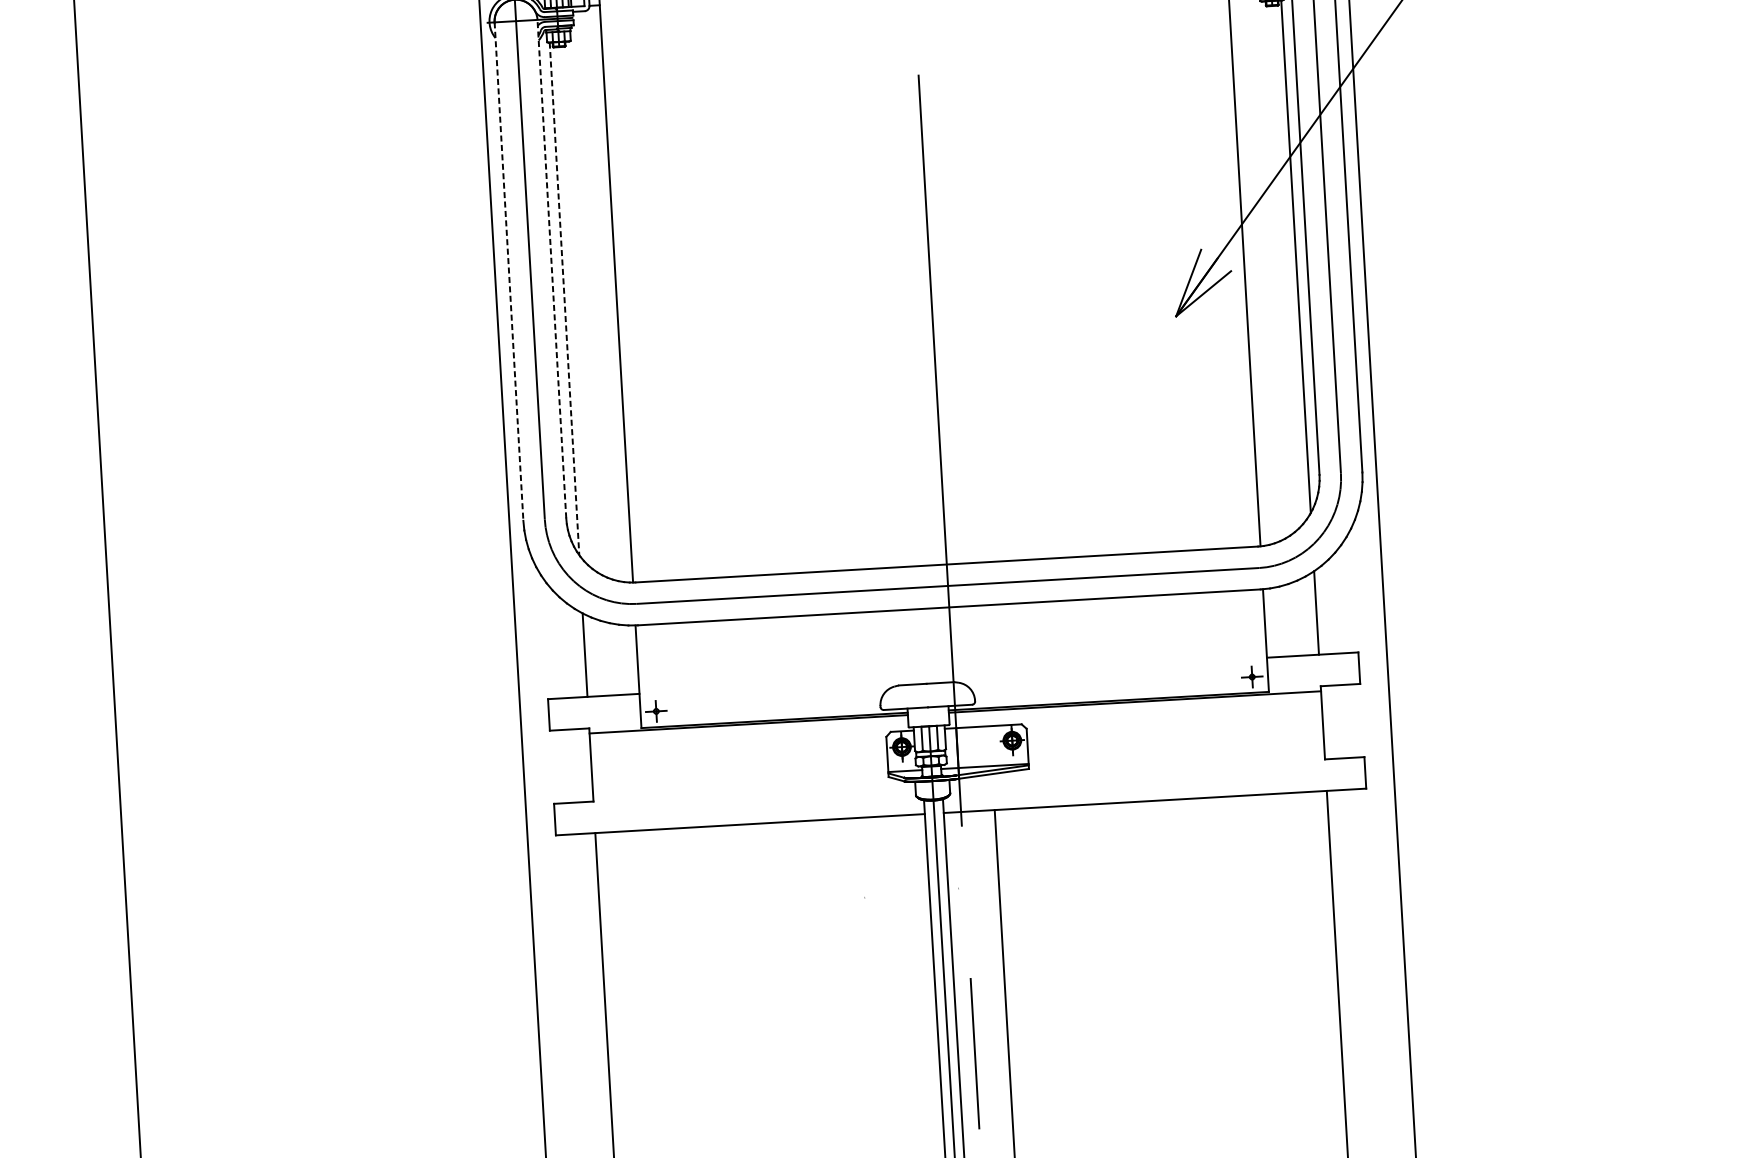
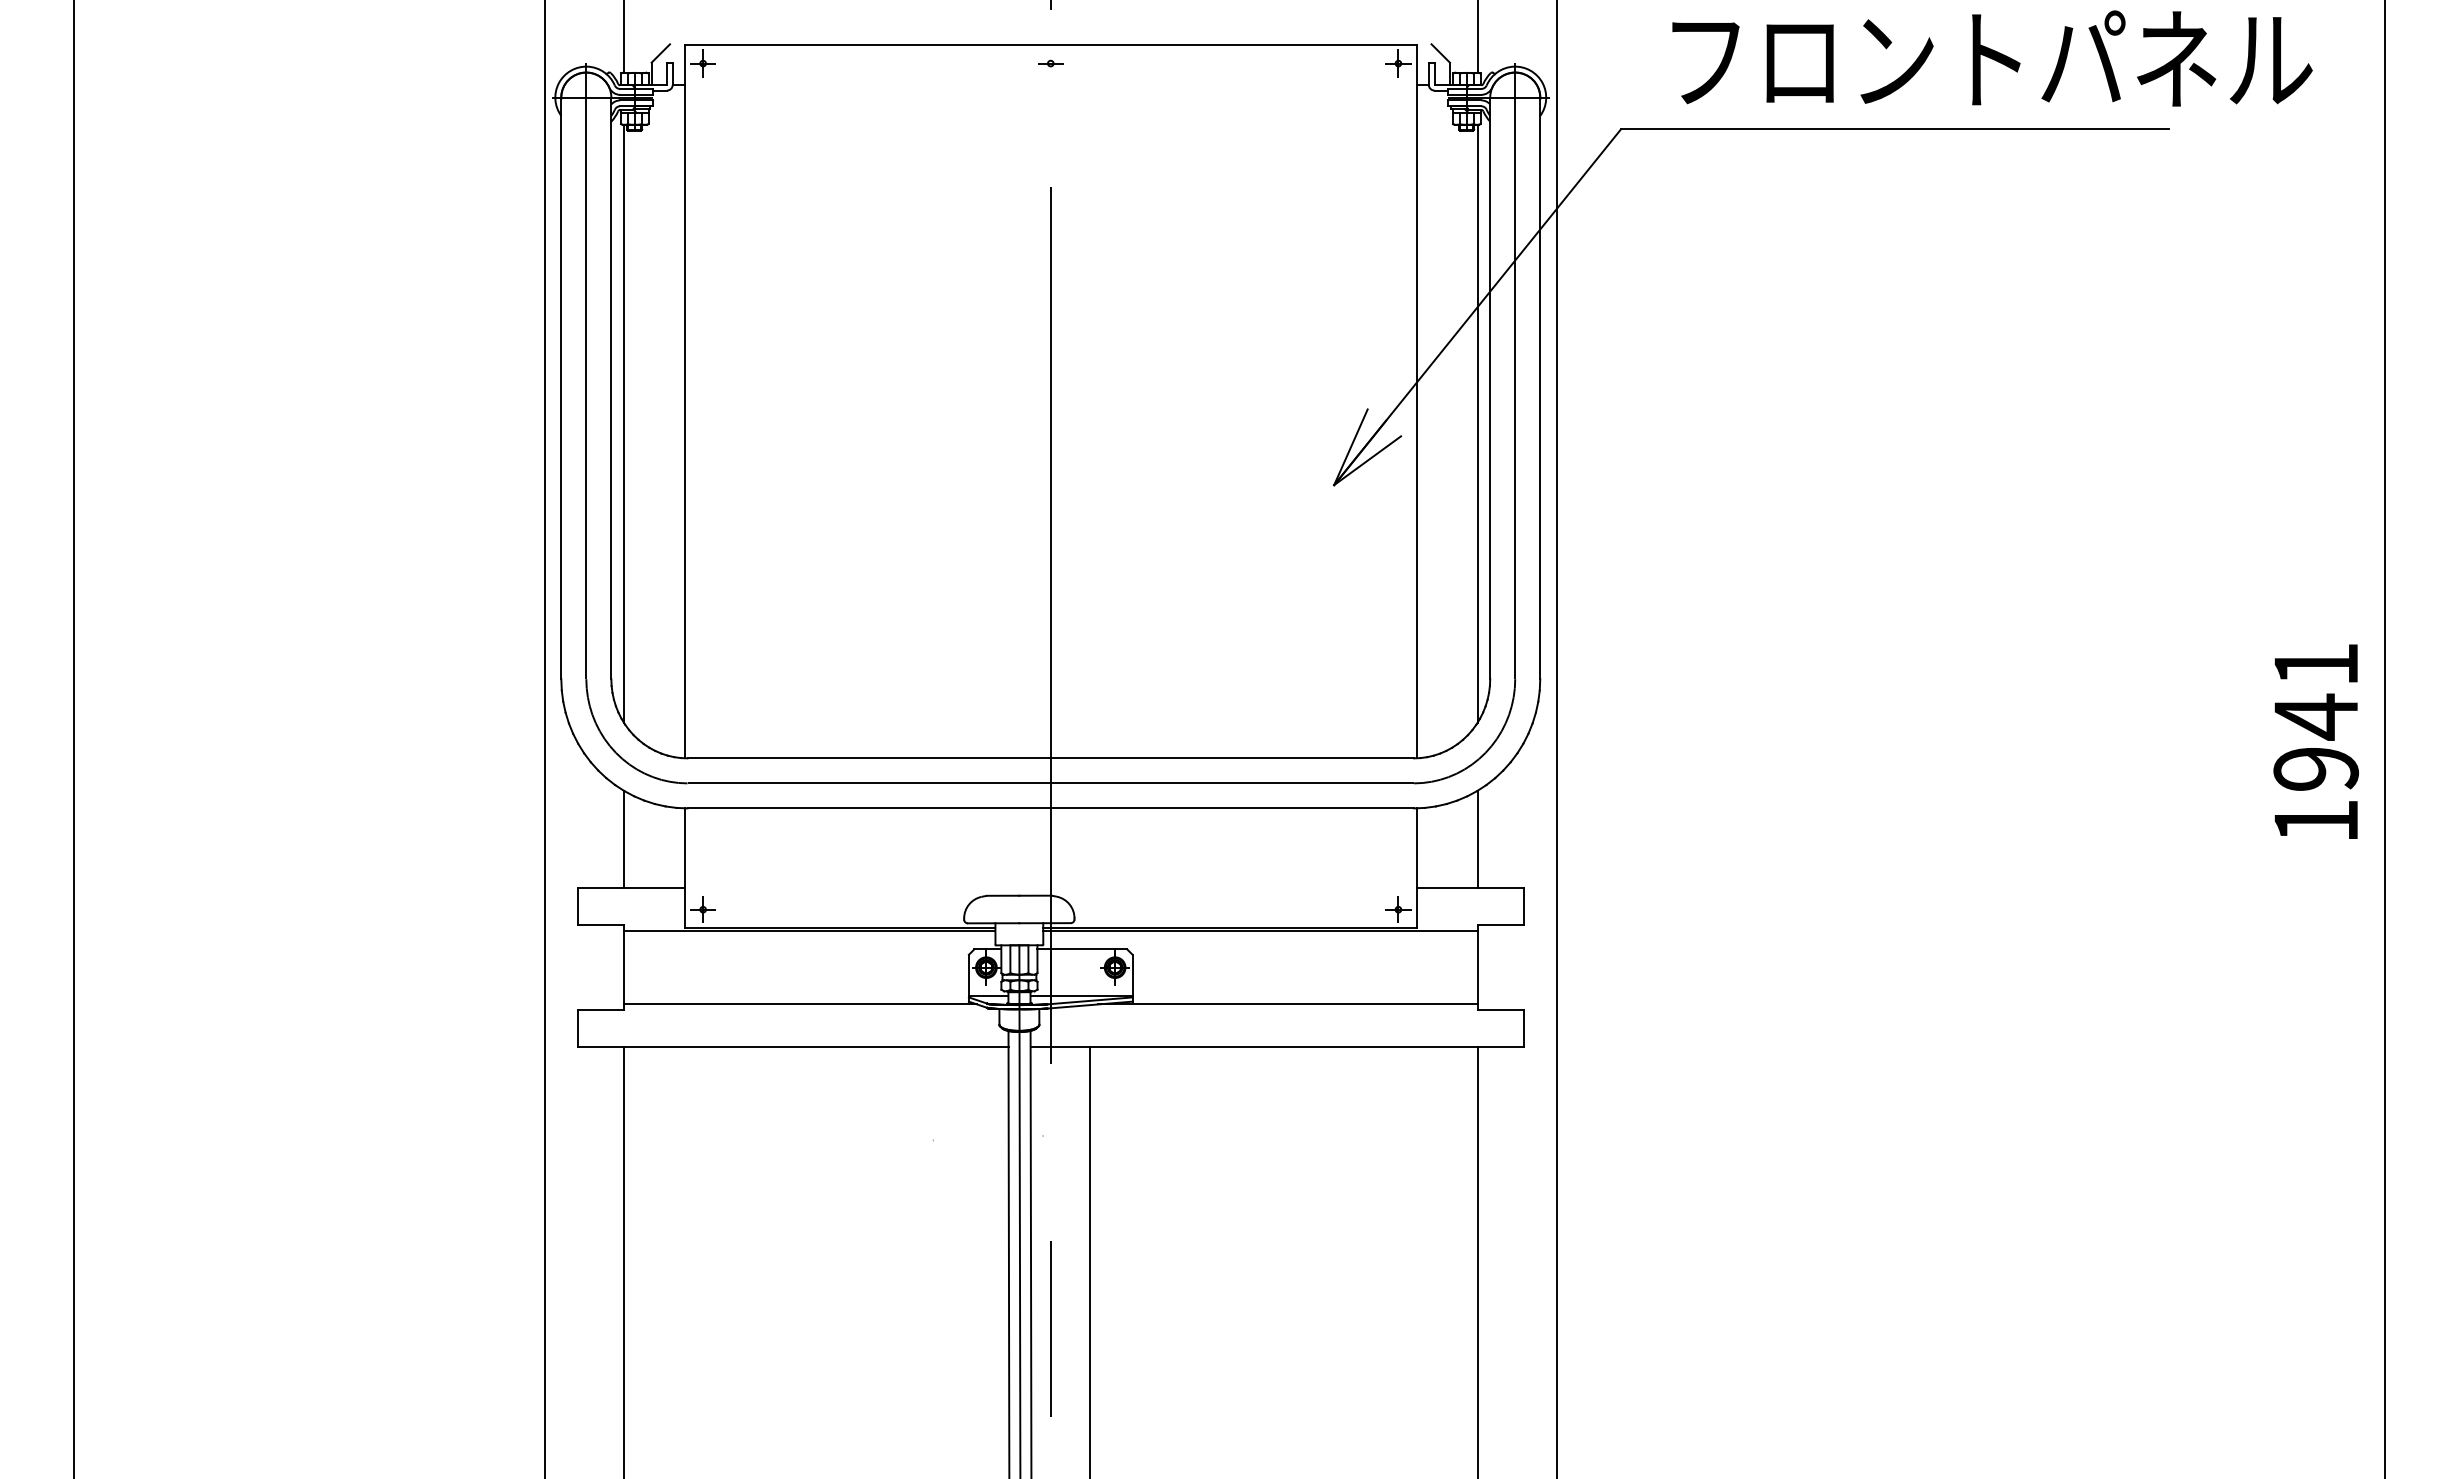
line: (552, 269) -> (611, 388), dashed -> solid
line: (509, 271) -> (561, 388), dashed -> solid
line: (564, 299) -> (624, 424), dashed -> solid
line: (1161, 763) -> (1287, 1004), added
line: (744, 787) -> (800, 1004), added

